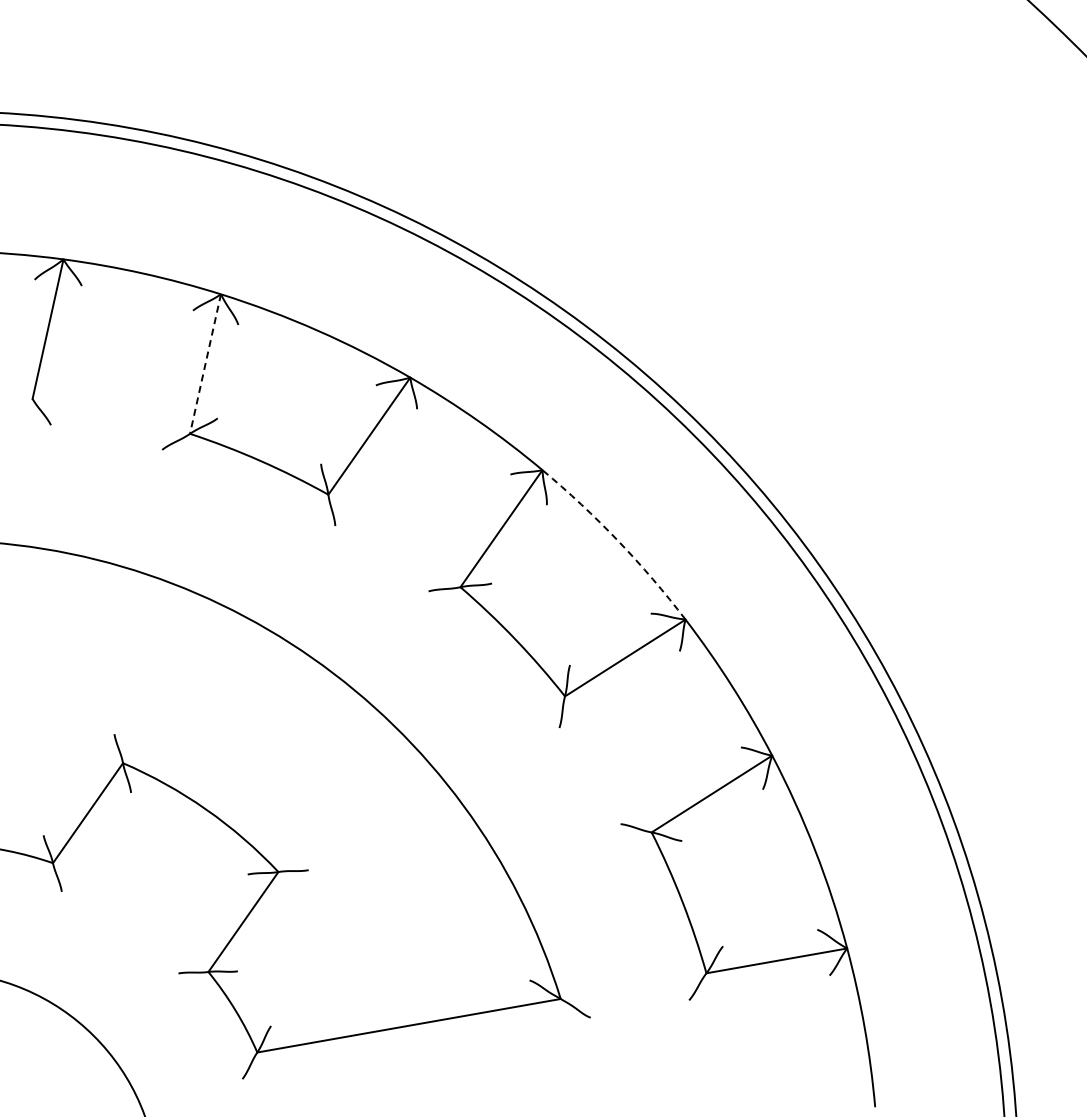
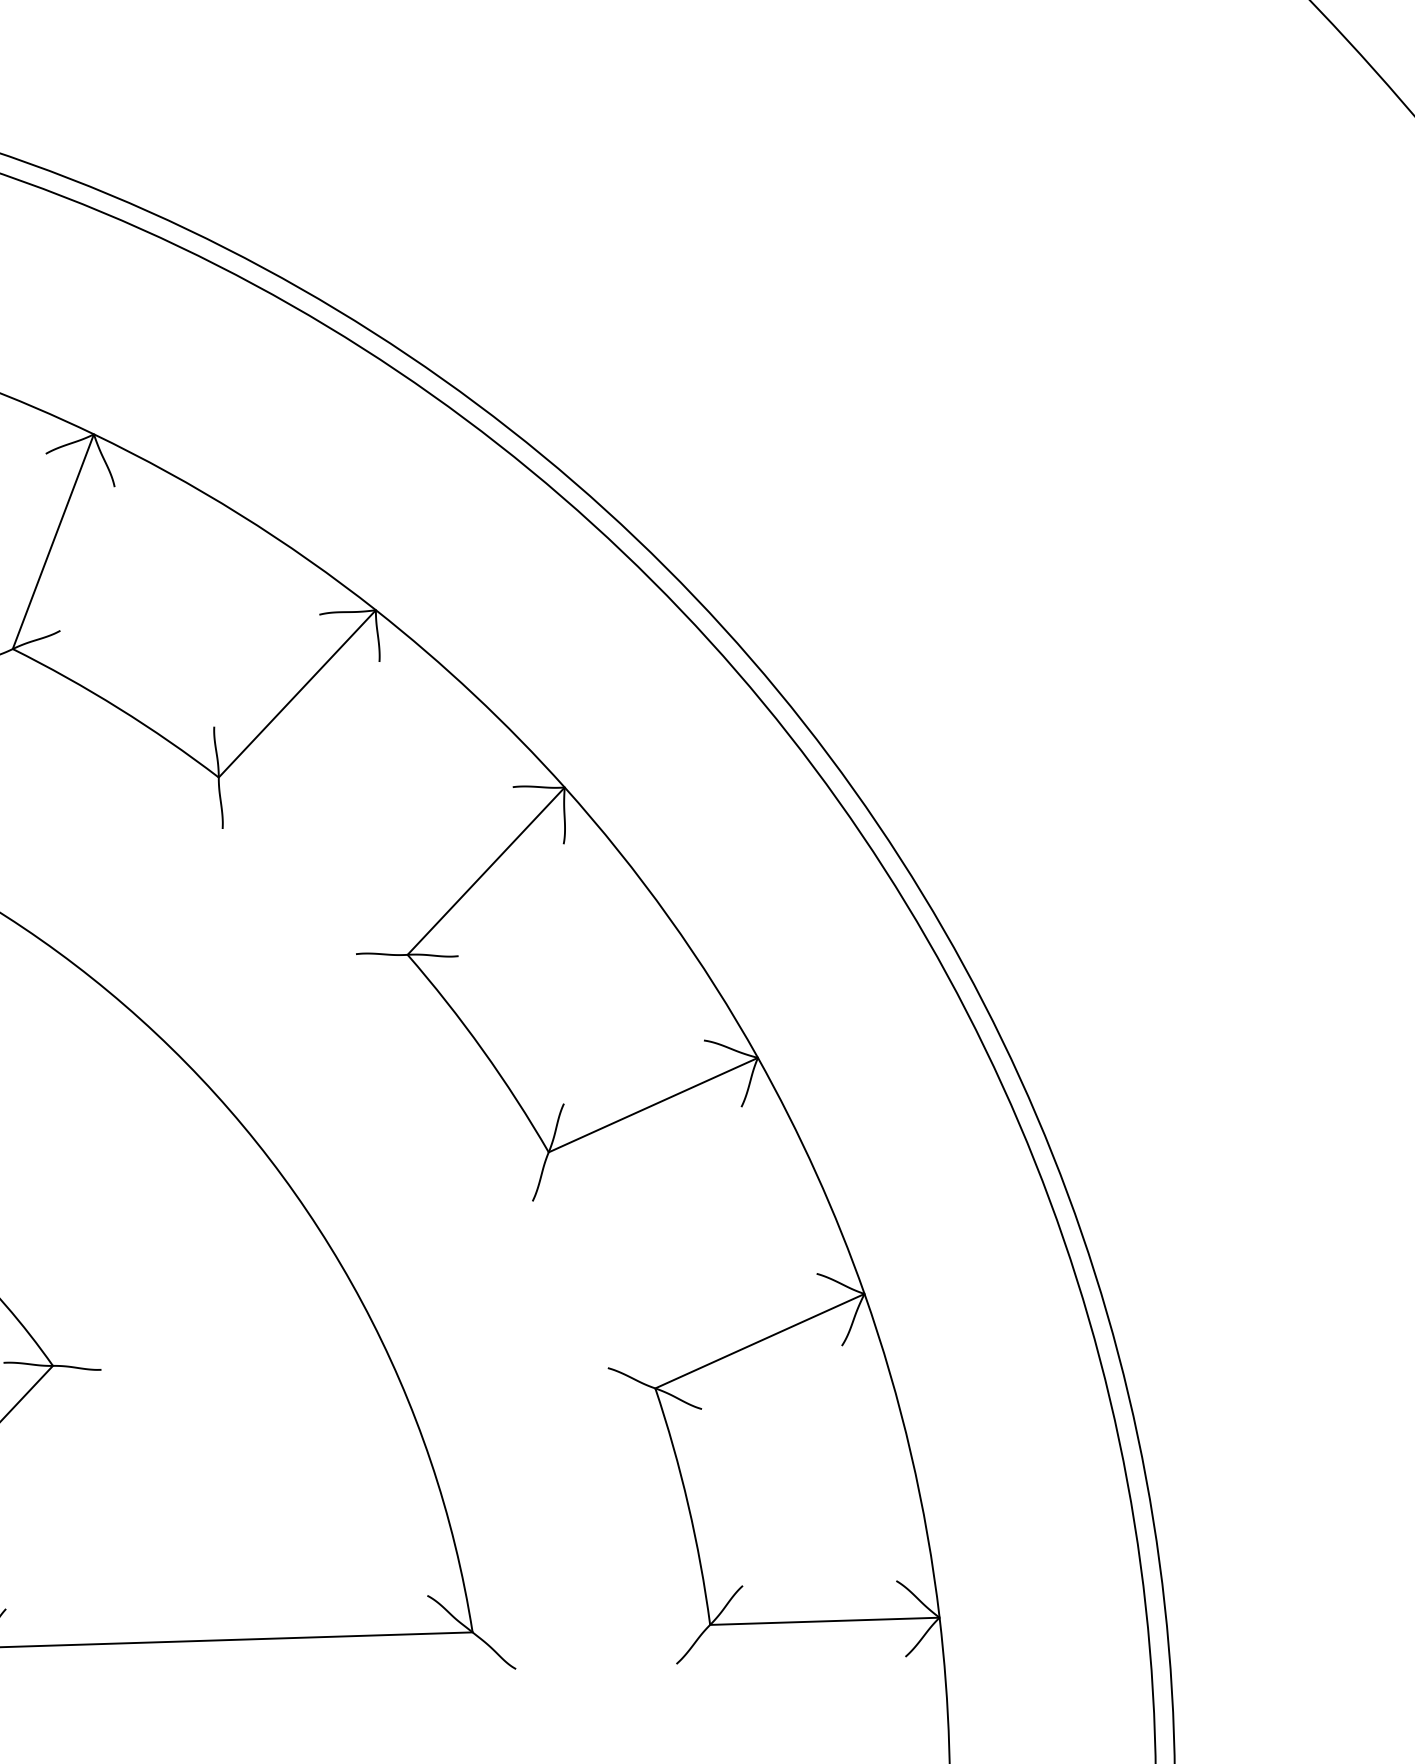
line: (205, 364) -> (53, 542), dashed -> solid
arc: (618, 540) -> (669, 916), dashed -> solid

